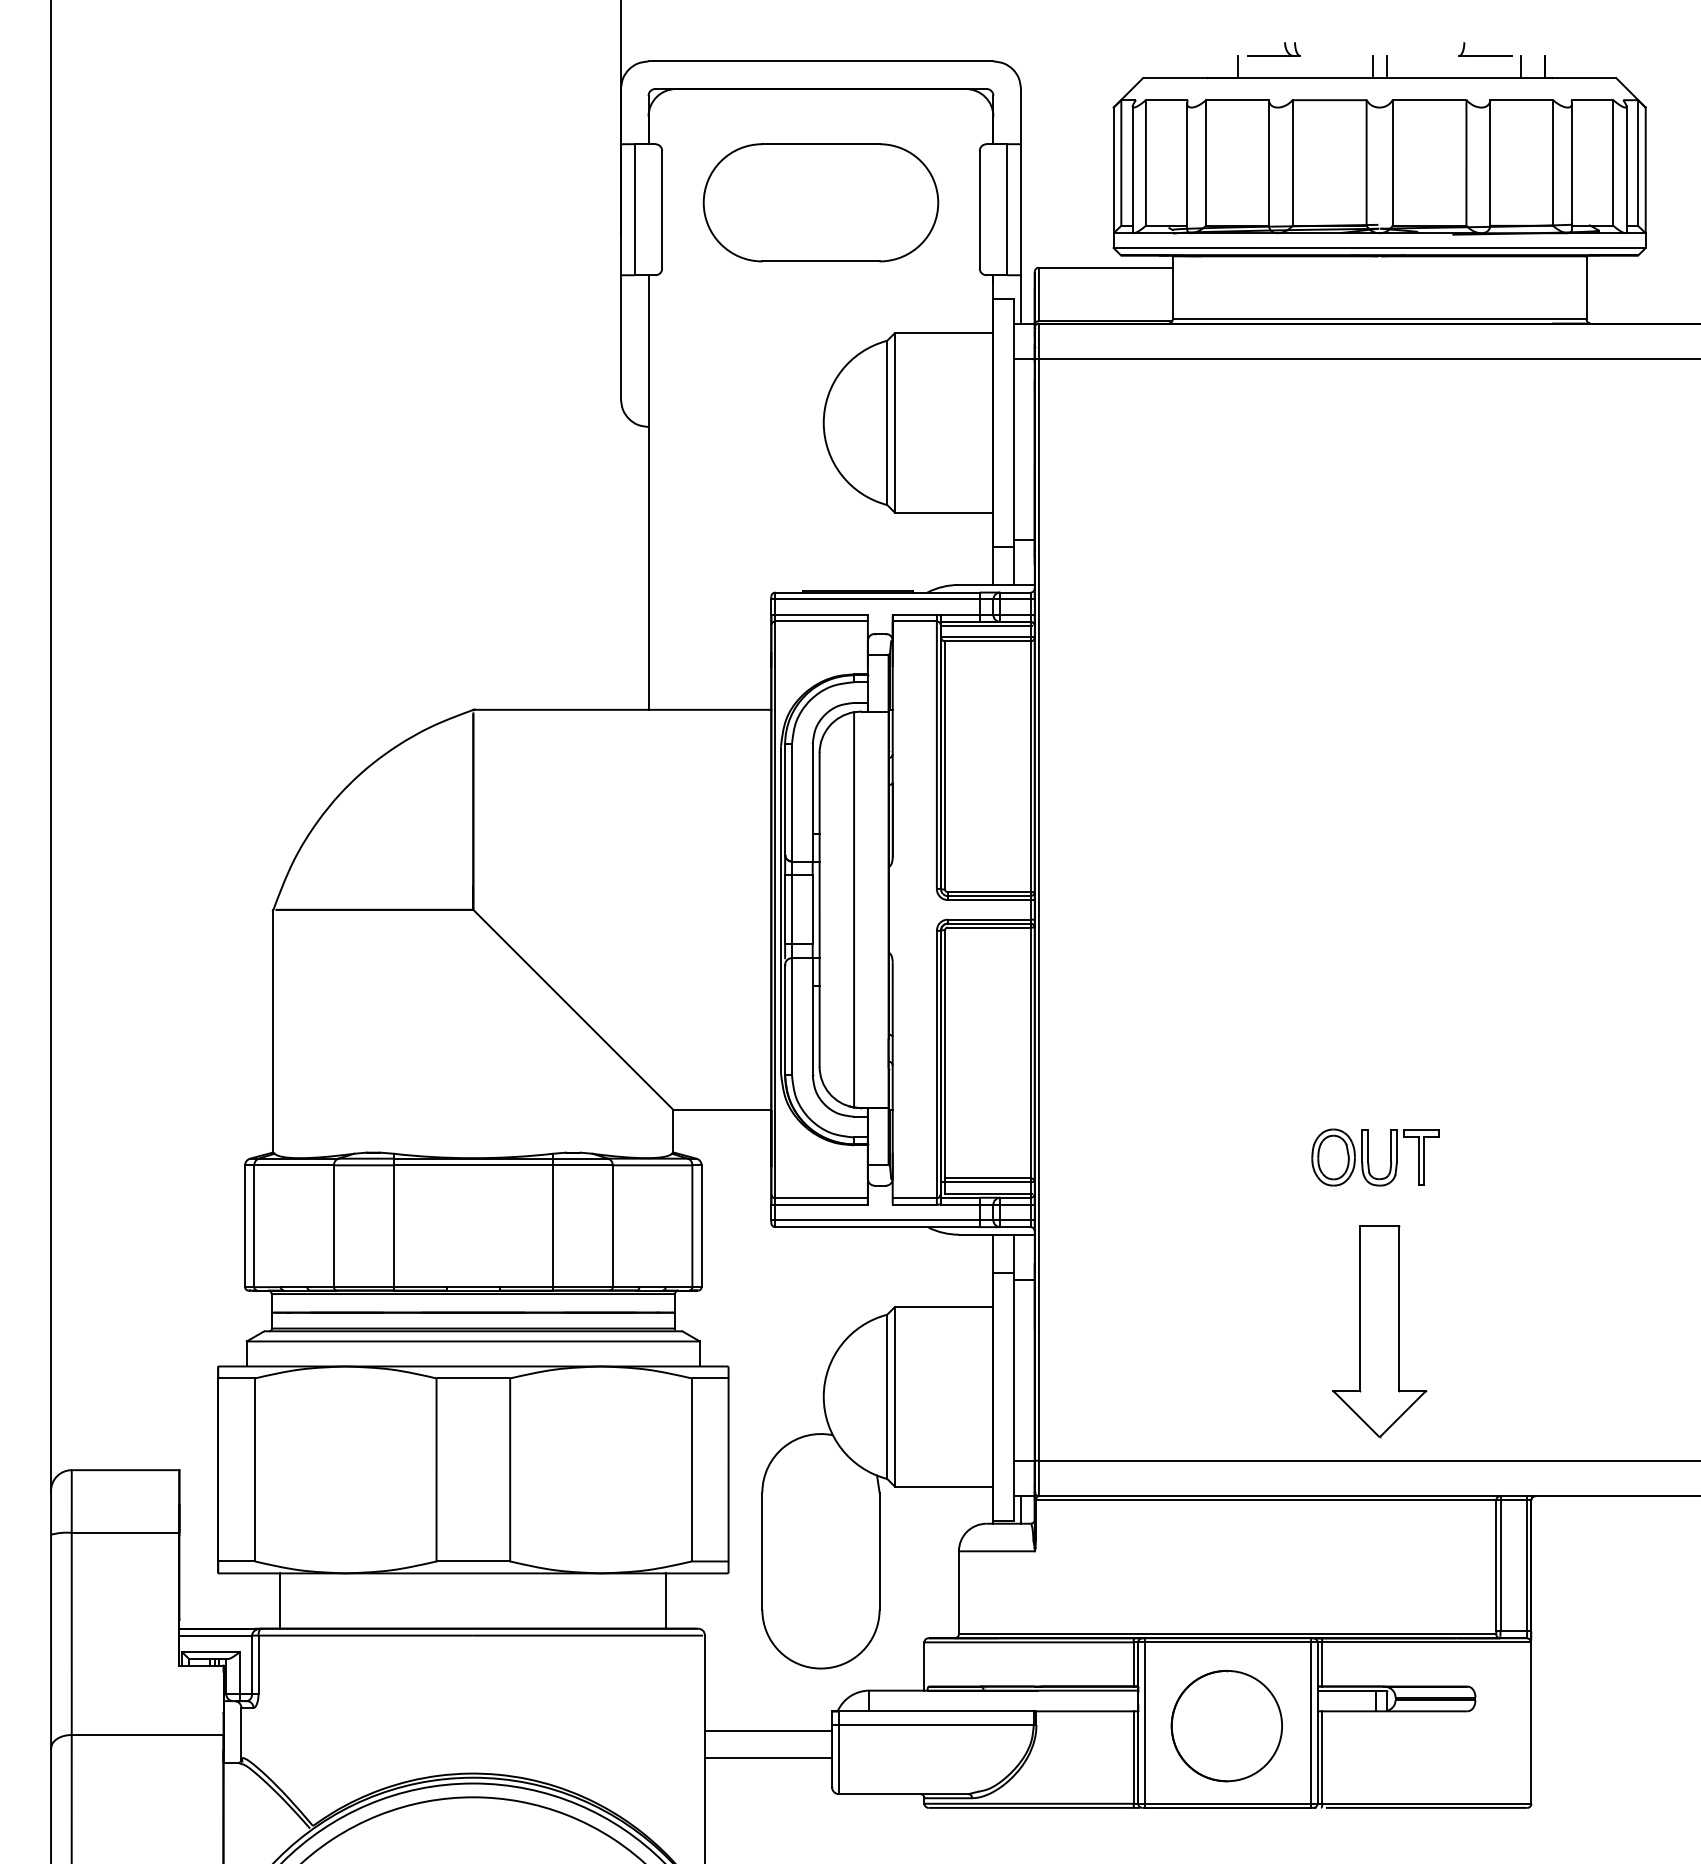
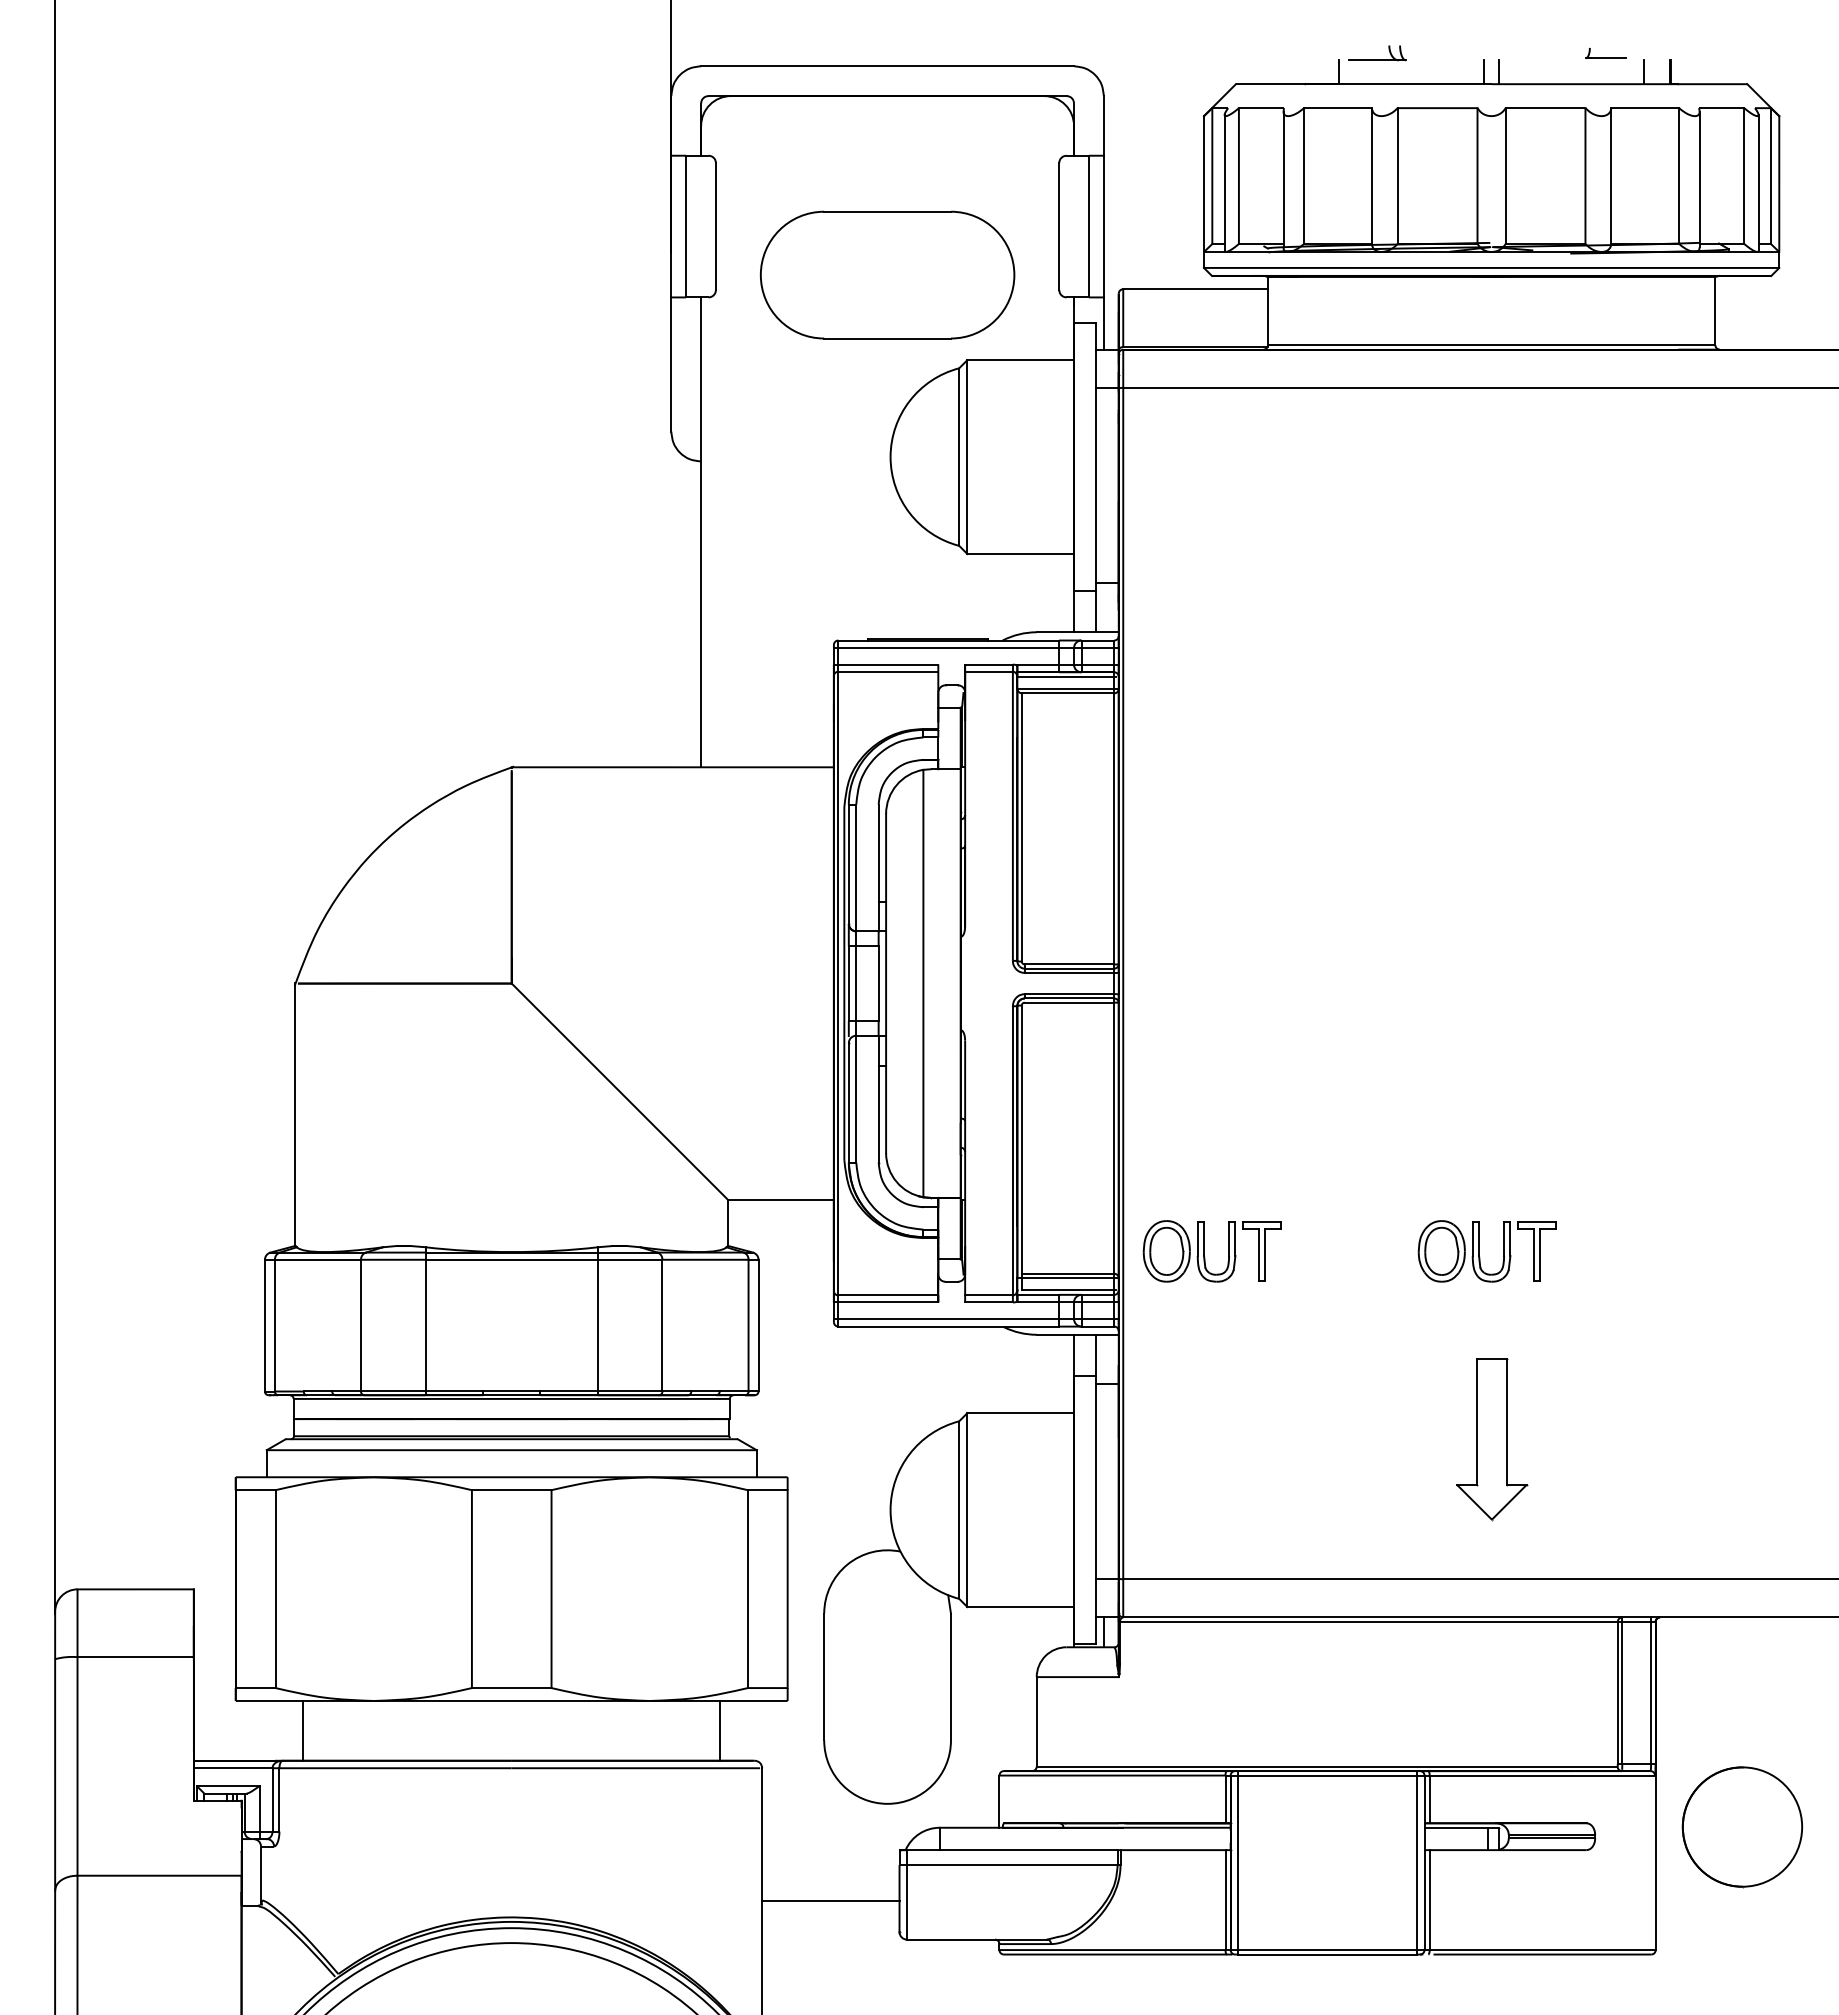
part: (1484, 49) -> (1605, 53), size x0.7
part: (820, 202) -> (887, 274), moved
part: (1114, 1157) -> (1204, 1251), added
part: (1380, 1331) -> (1492, 1439), size x0.7
part: (1226, 1726) -> (1741, 1827), moved
line: (768, 1730) -> (830, 1870), removed

